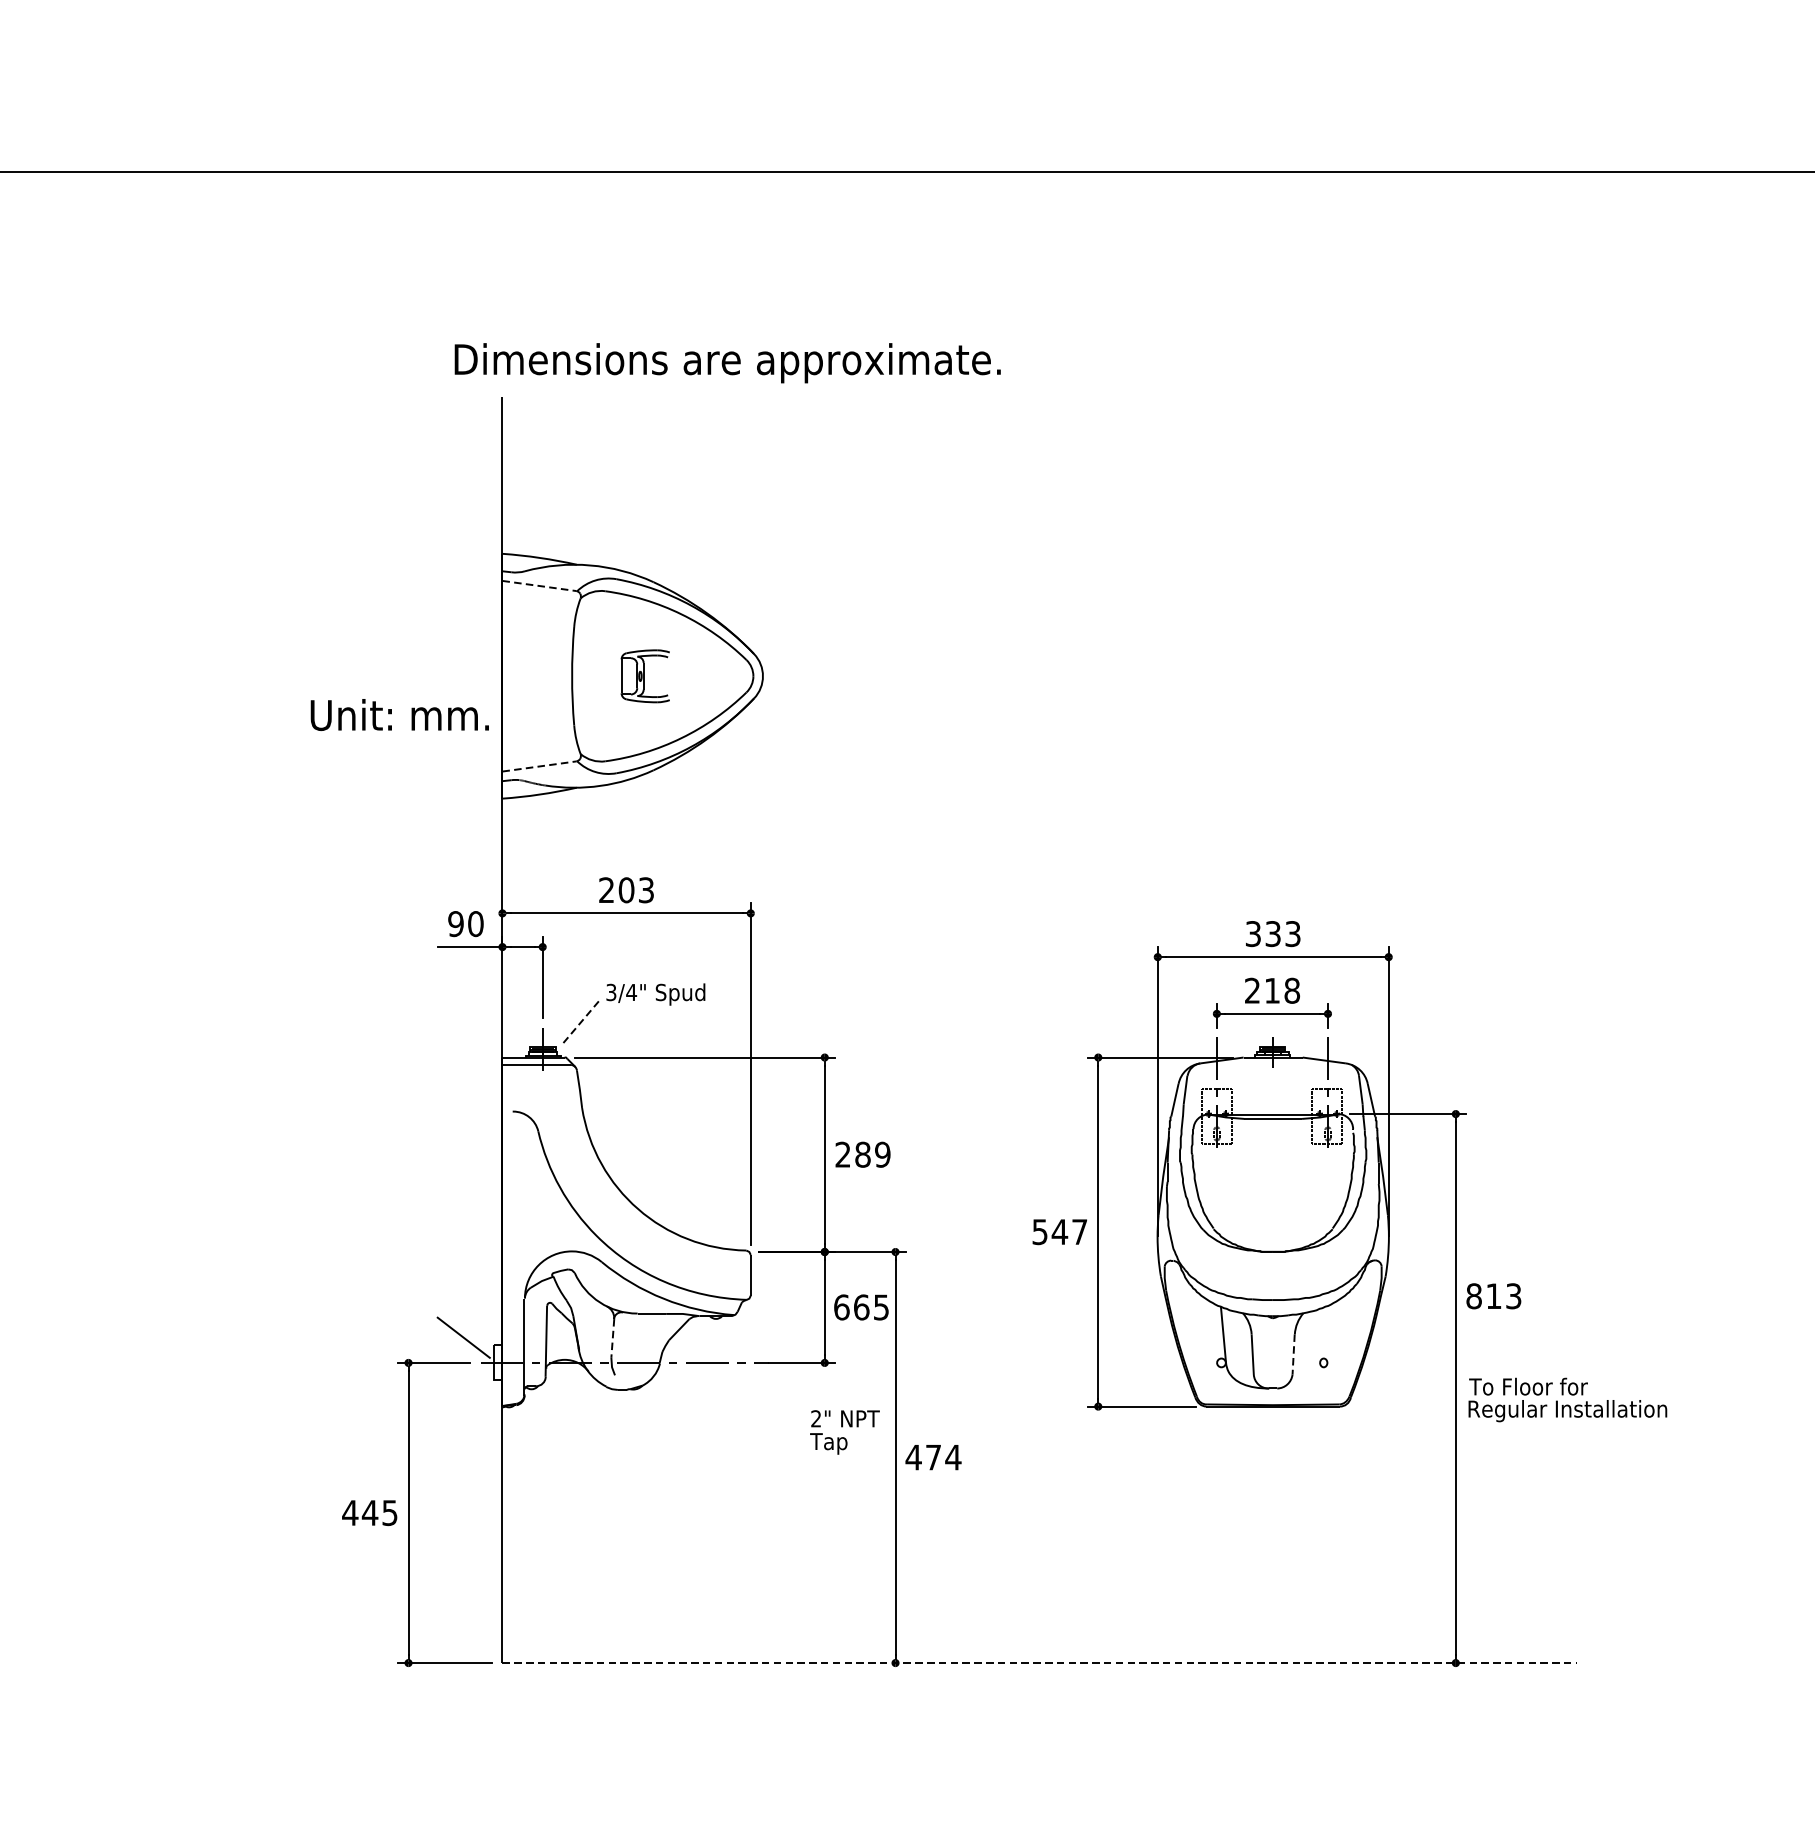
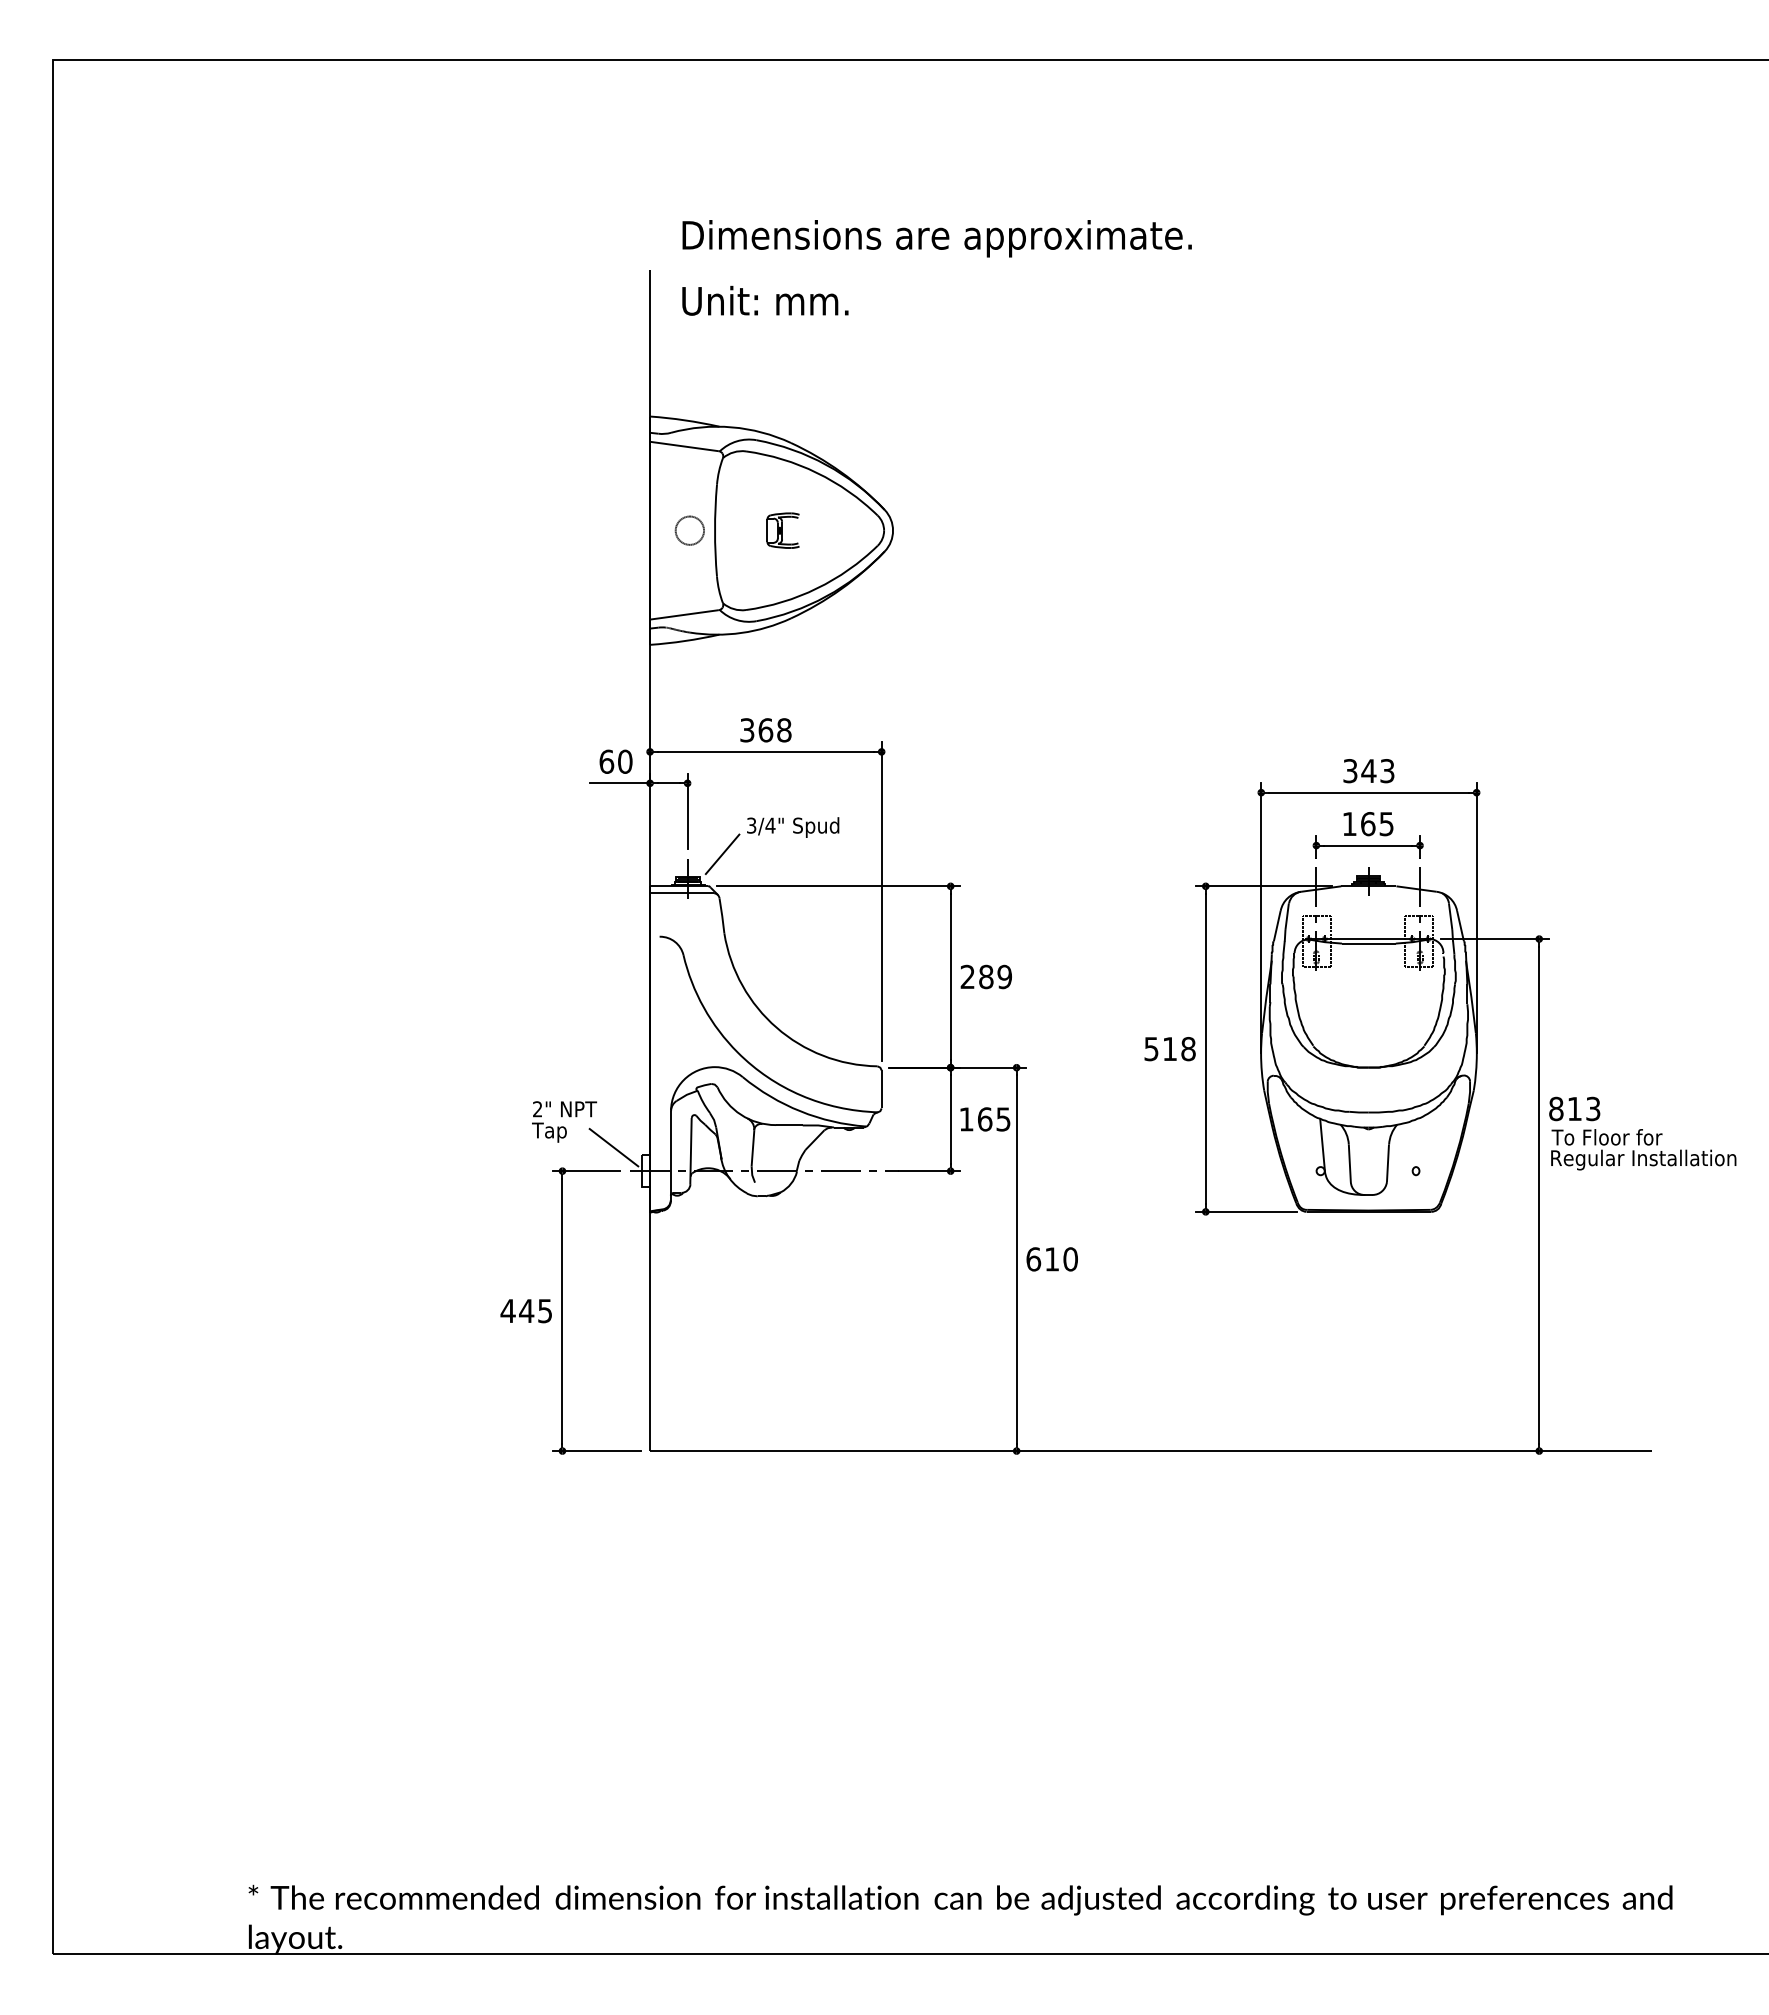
text: (727, 362) -> (936, 238), moved
line: (539, 585) -> (684, 446), dashed -> solid
part: (544, 676) -> (689, 530), added
part: (644, 676) -> (782, 530), size x0.71
text: (399, 714) -> (765, 300), moved
line: (539, 766) -> (684, 614), dashed -> solid
text: (626, 890) -> (765, 730), 203 -> 368
text: (455, 923) -> (606, 761), 90 -> 60
text: (1272, 934) -> (1368, 771), 333 -> 343
text: (1271, 991) -> (1367, 824), 218 -> 165
line: (580, 1023) -> (722, 854), dashed -> solid
text: (1069, 1232) -> (1178, 1049), 547 -> 518
text: (841, 1307) -> (966, 1119), 665 -> 165
line: (612, 1338) -> (752, 1148), dashed -> solid
line: (1293, 1354) -> (1387, 1163), dashed -> solid
text: (1567, 1399) -> (1643, 1149), moved
text: (844, 1431) -> (564, 1121), moved
text: (933, 1457) -> (1052, 1259), 474 -> 610
line: (1040, 1663) -> (1151, 1451), dashed -> solid

